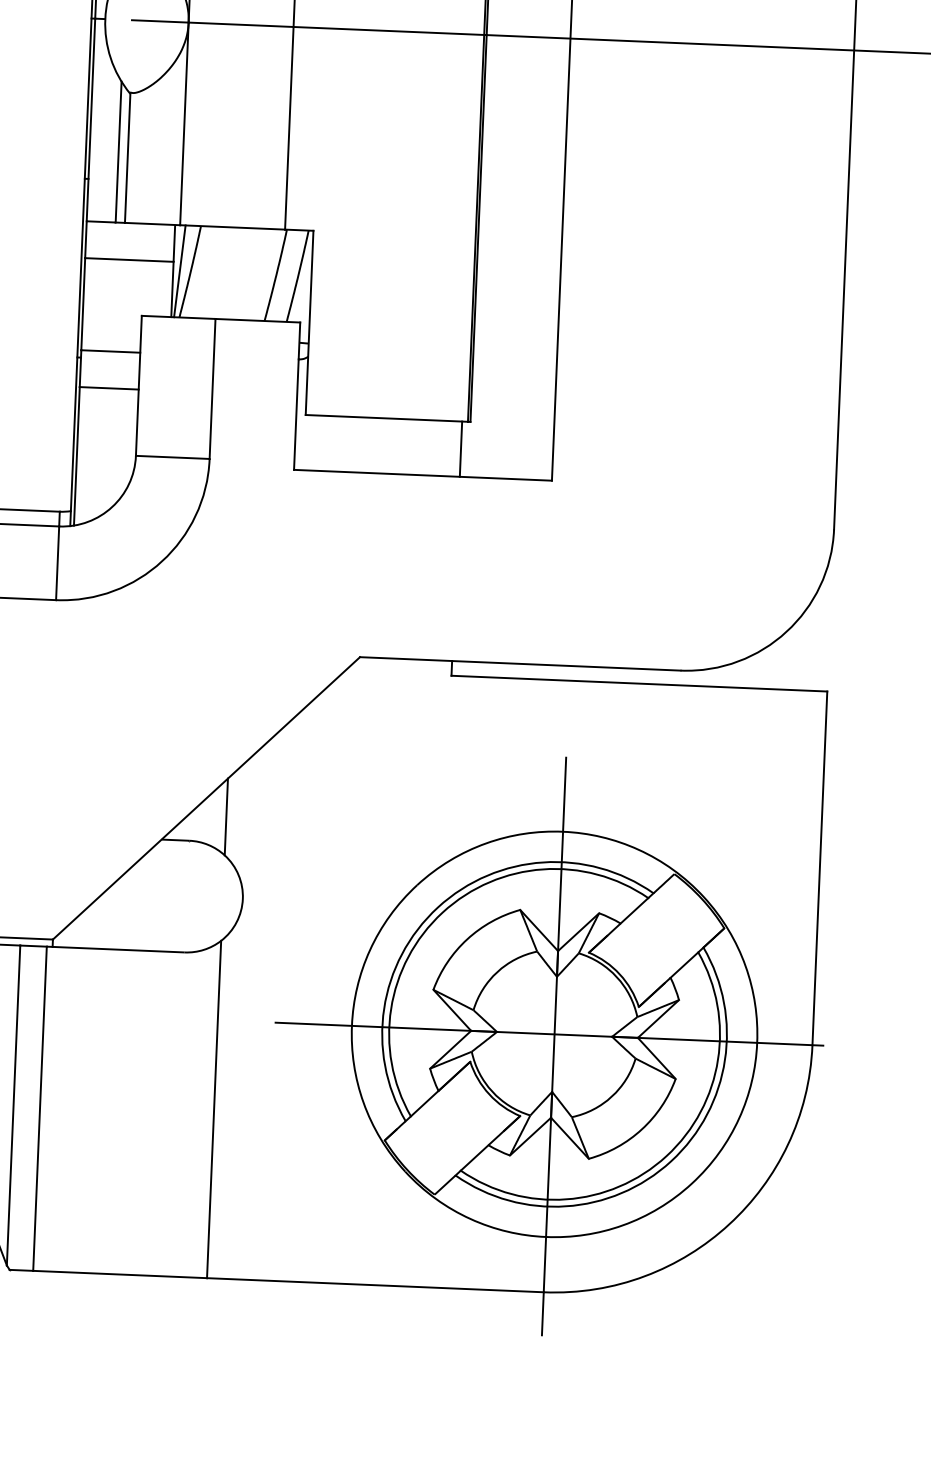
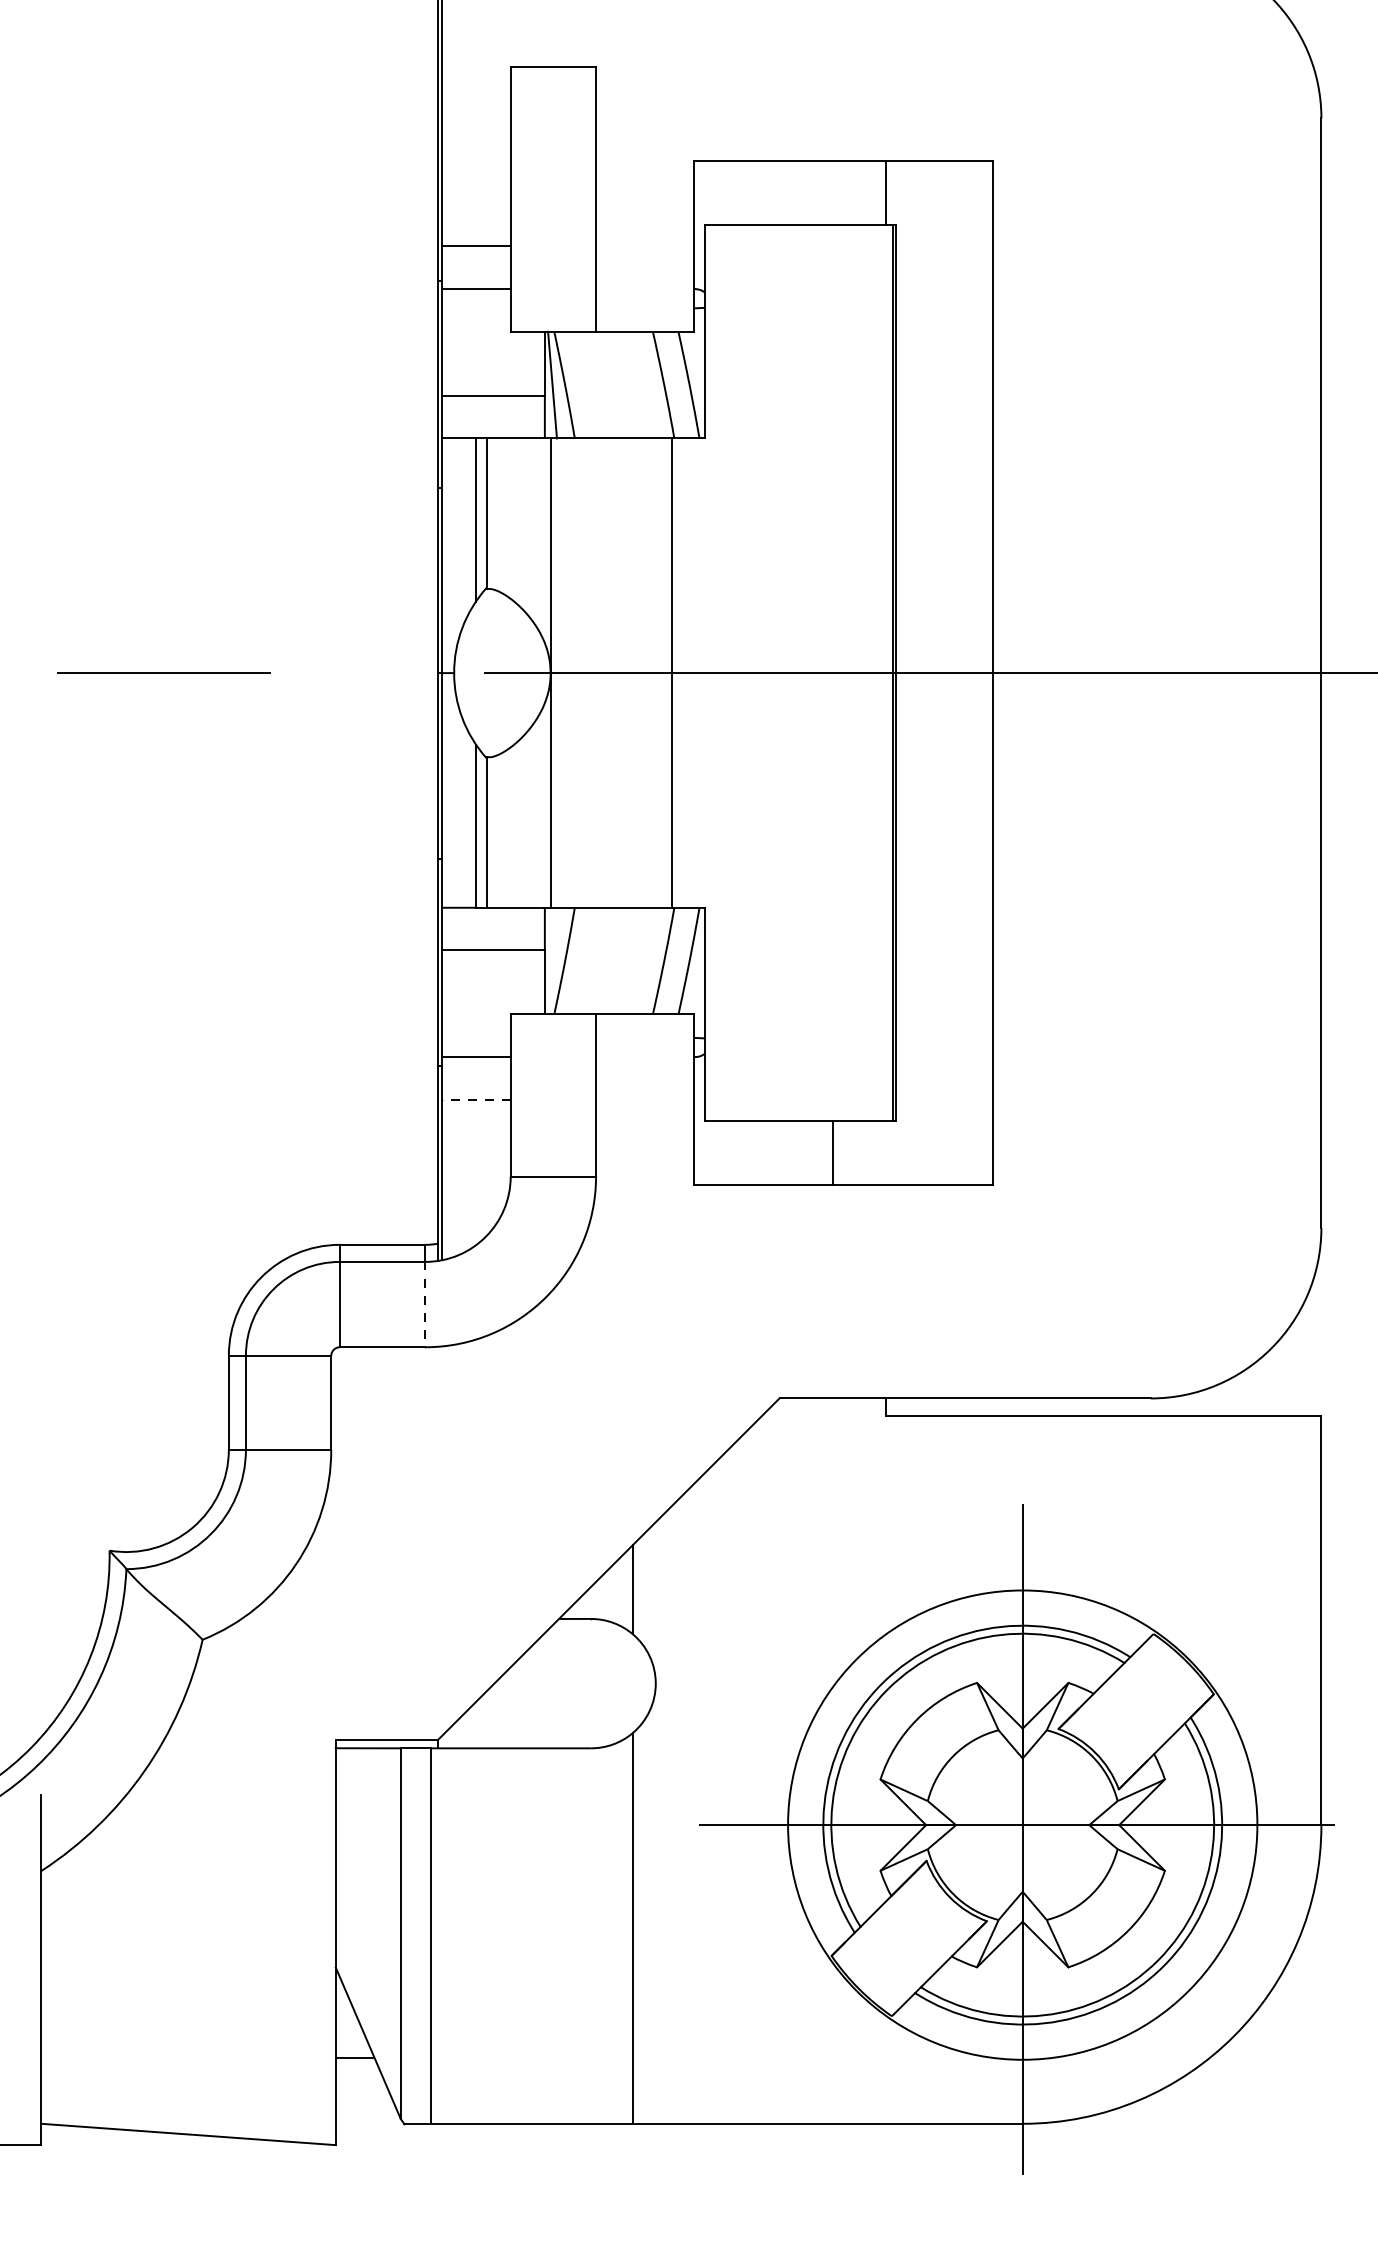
line: (179, 270) -> (552, 960), removed
line: (109, 388) -> (476, 1099), solid -> dashed
line: (461, 449) -> (833, 1153), moved
line: (57, 563) -> (425, 1304), solid -> dashed

